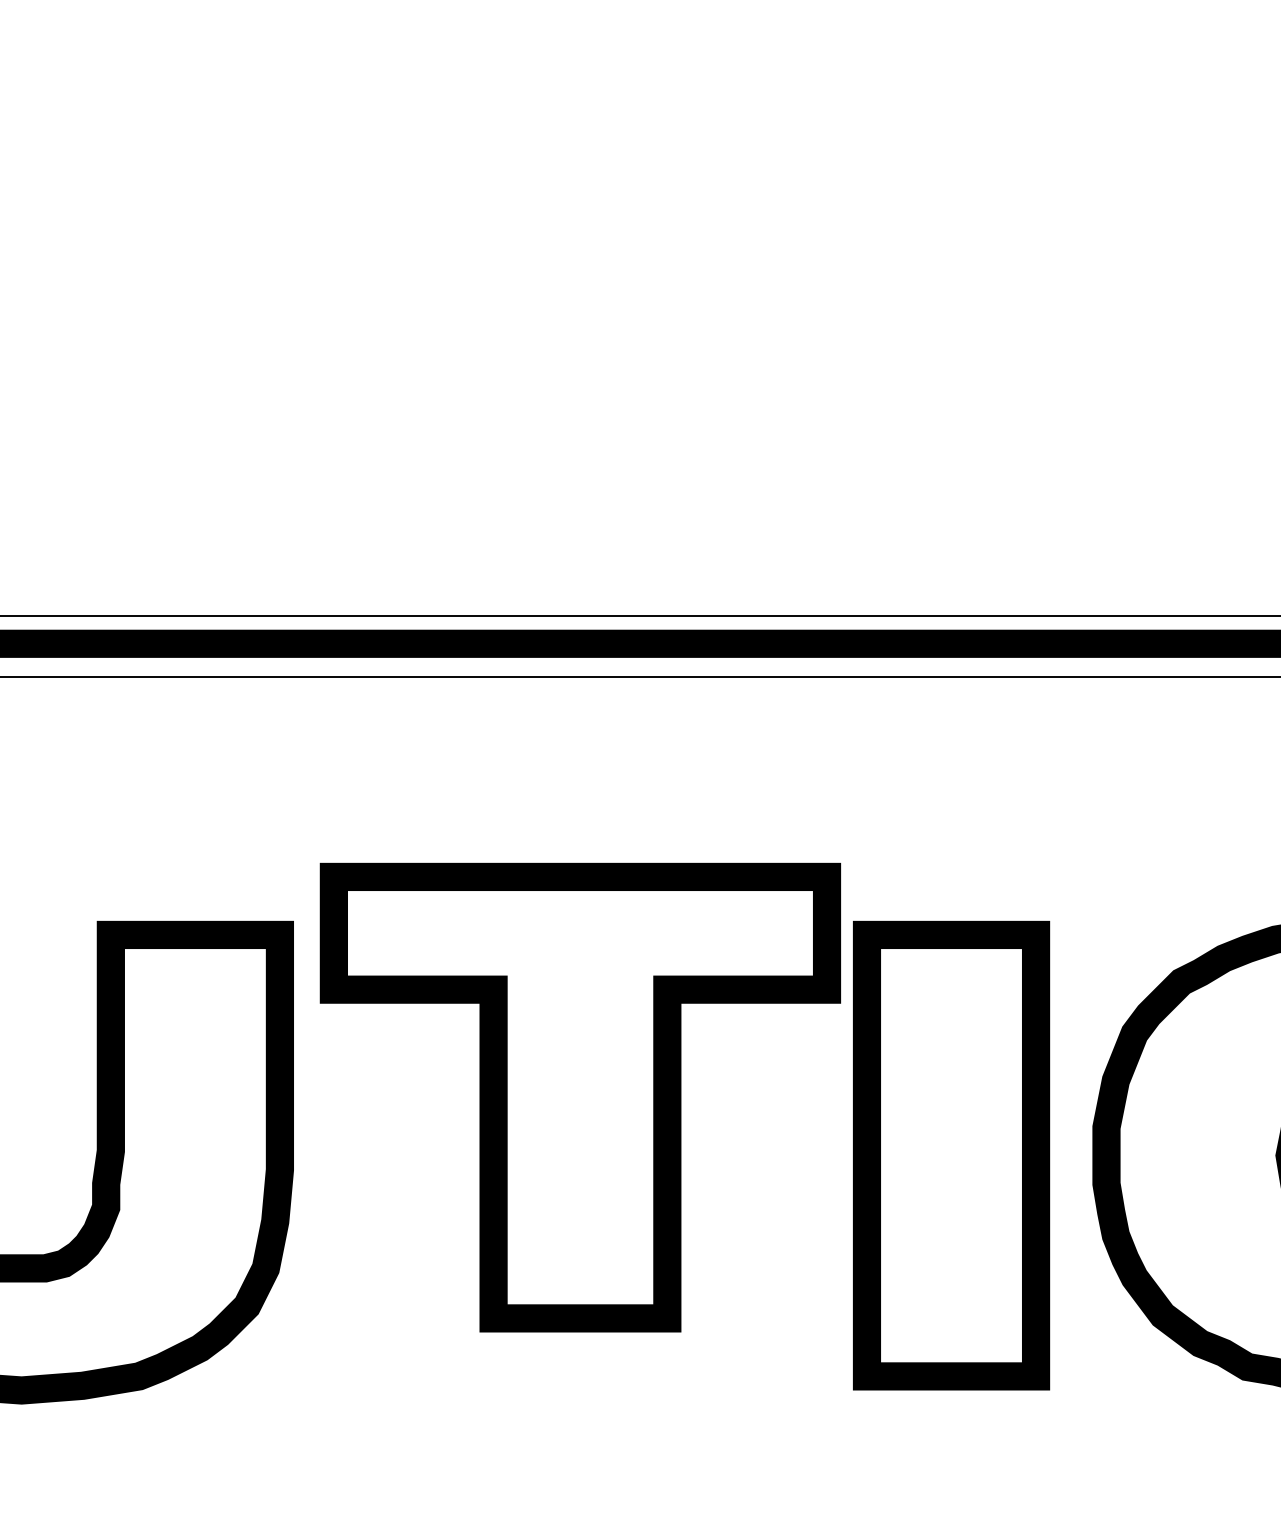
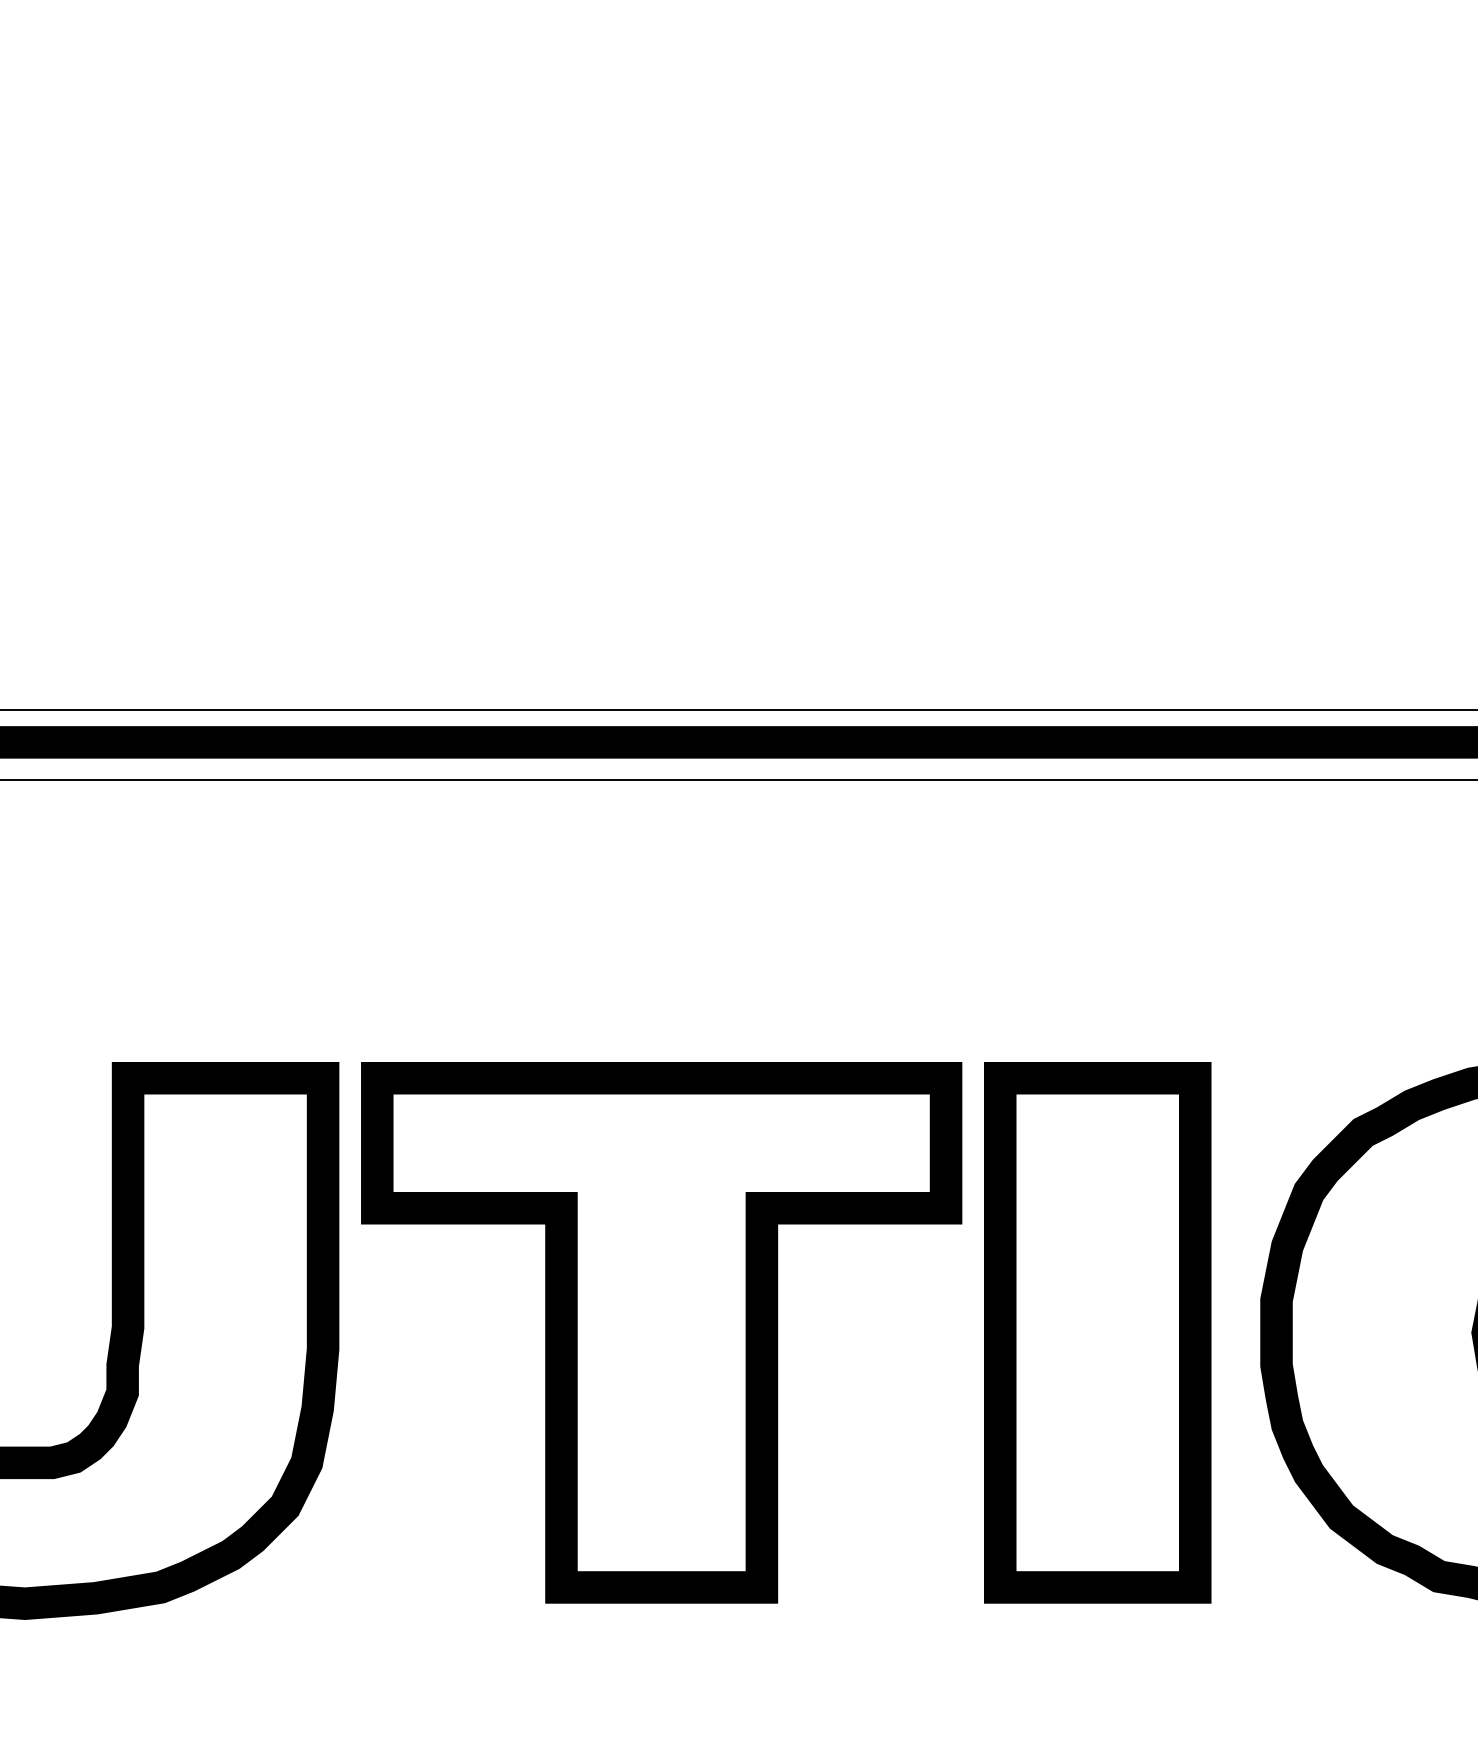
part: (579, 1097) -> (660, 1332), moved

